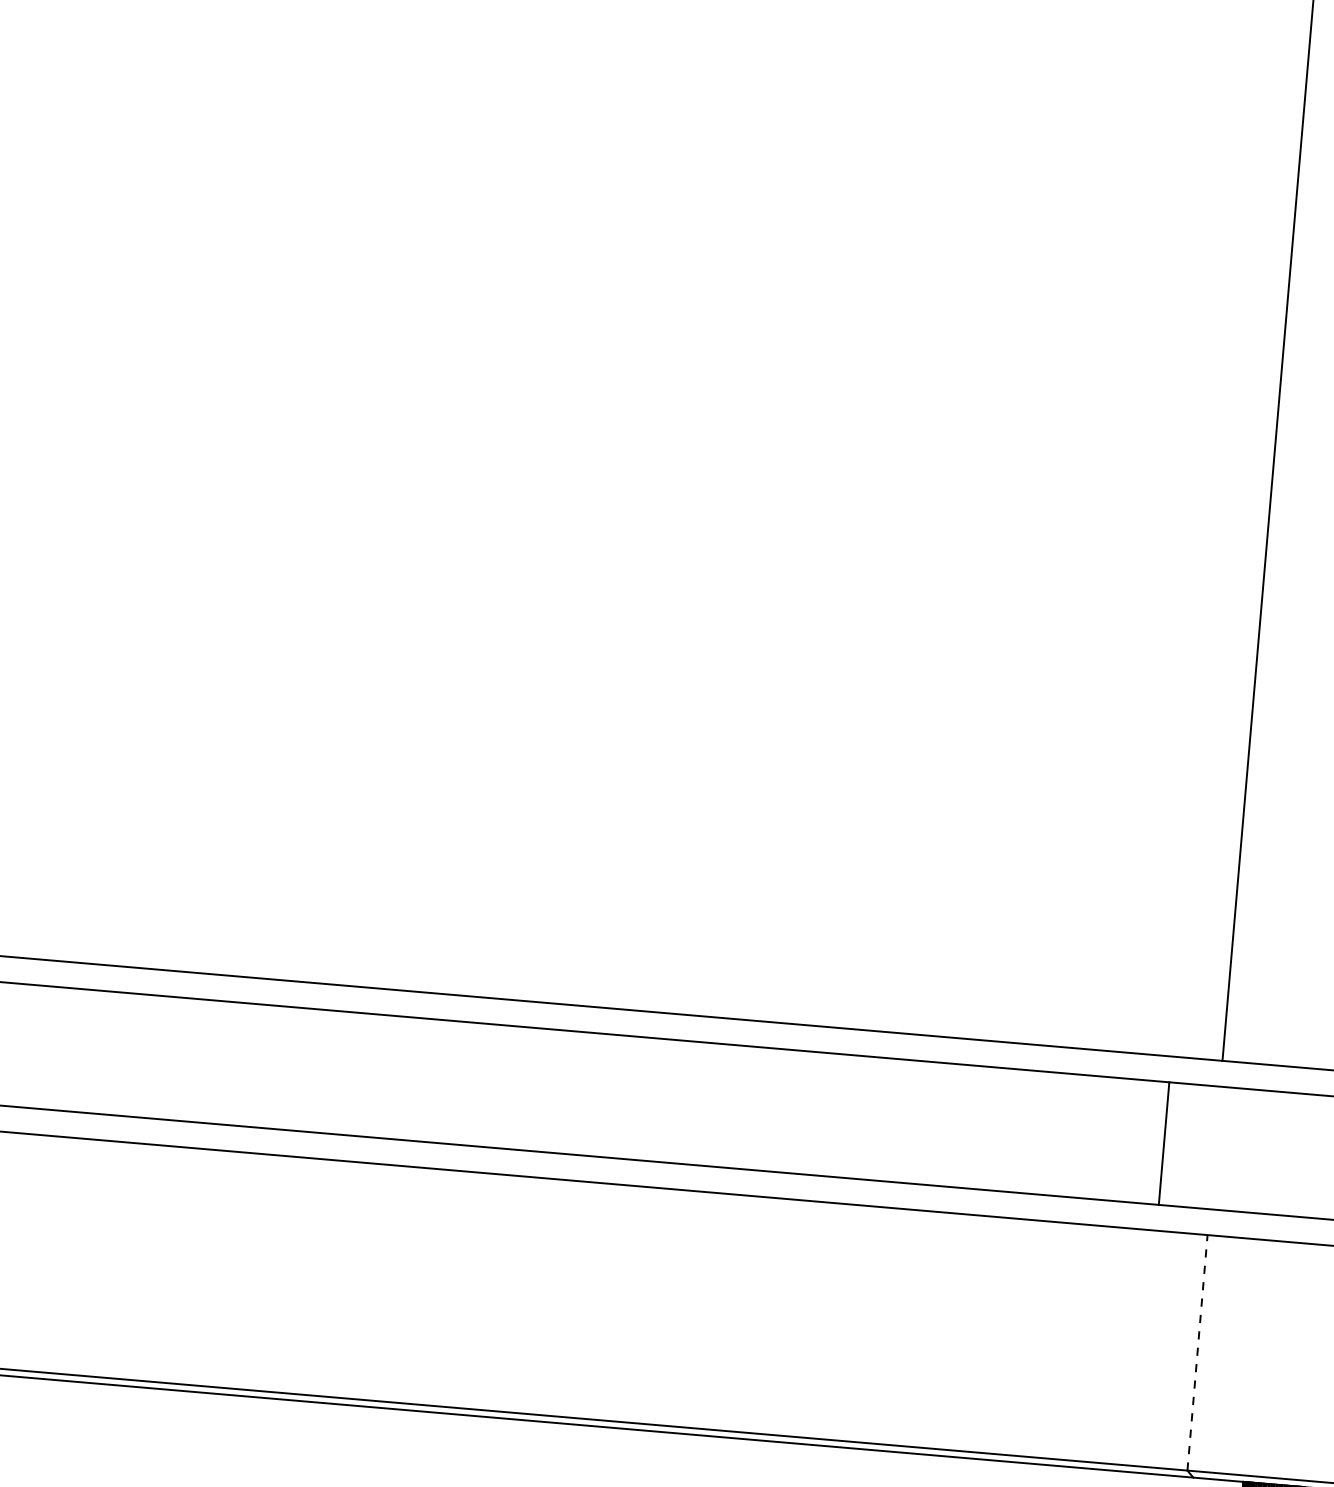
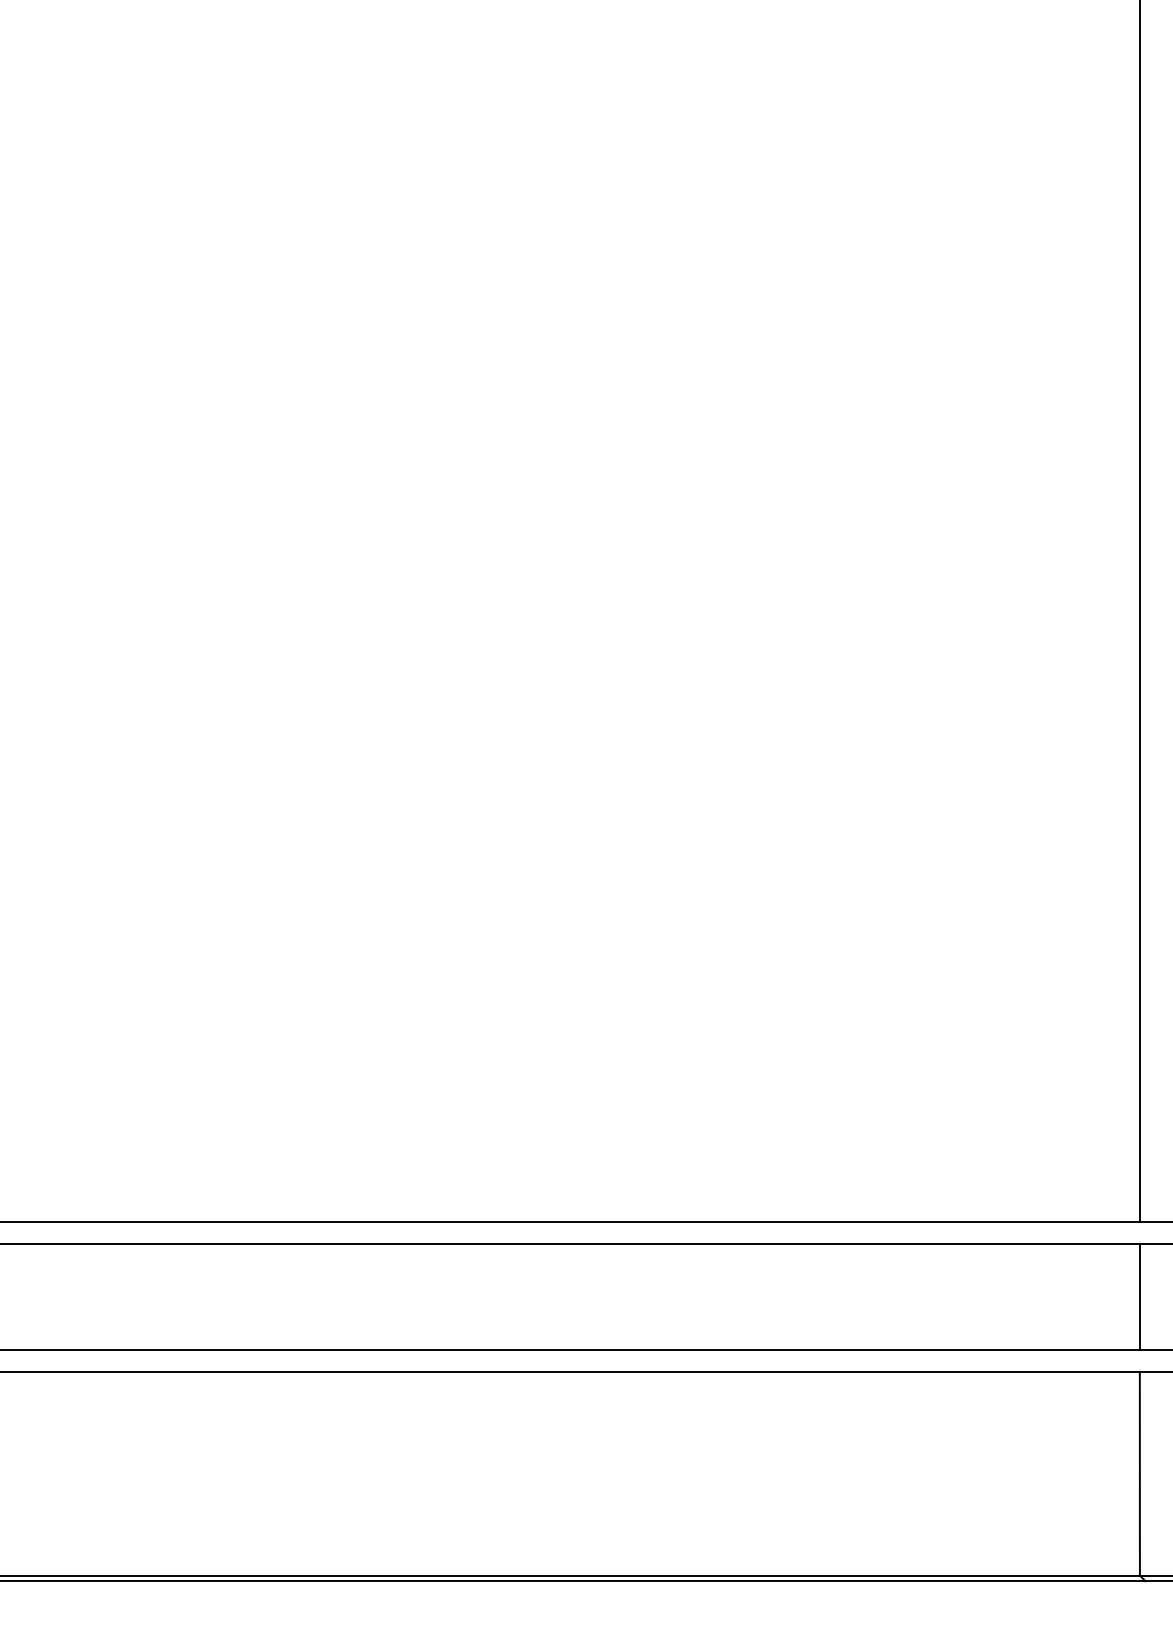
line: (1163, 1142) -> (1139, 1296), moved
line: (1197, 1352) -> (1139, 1473), dashed -> solid

